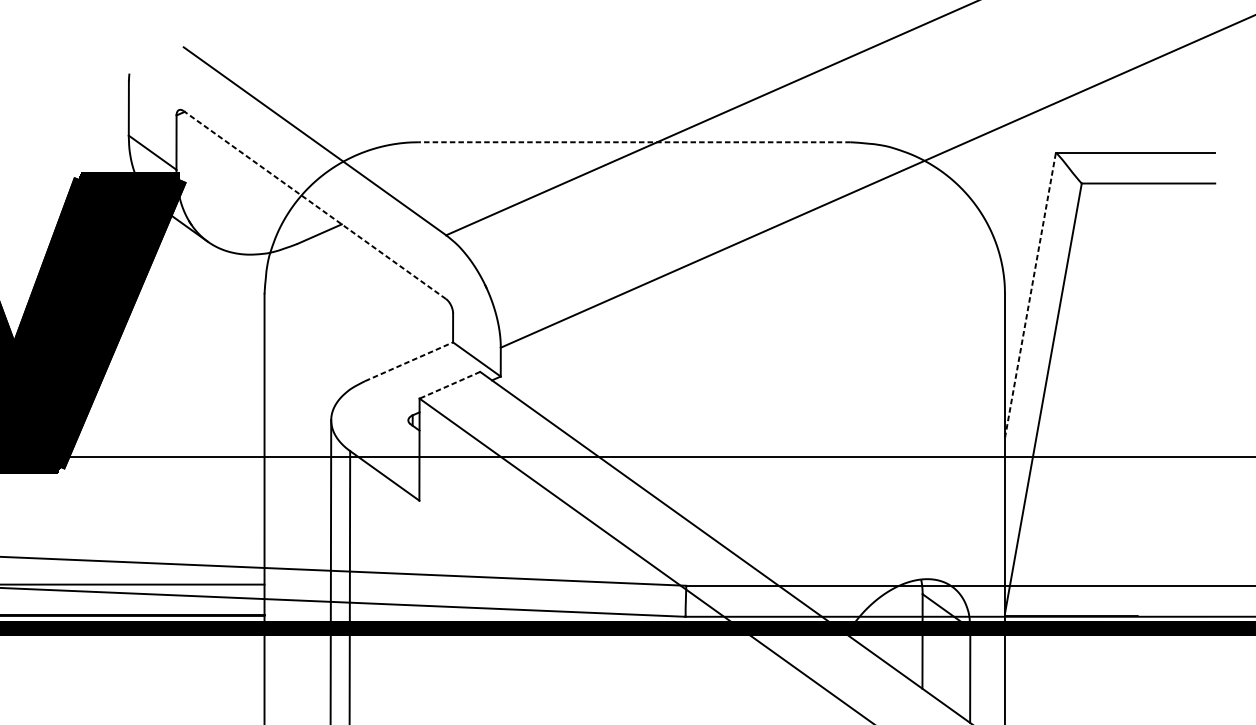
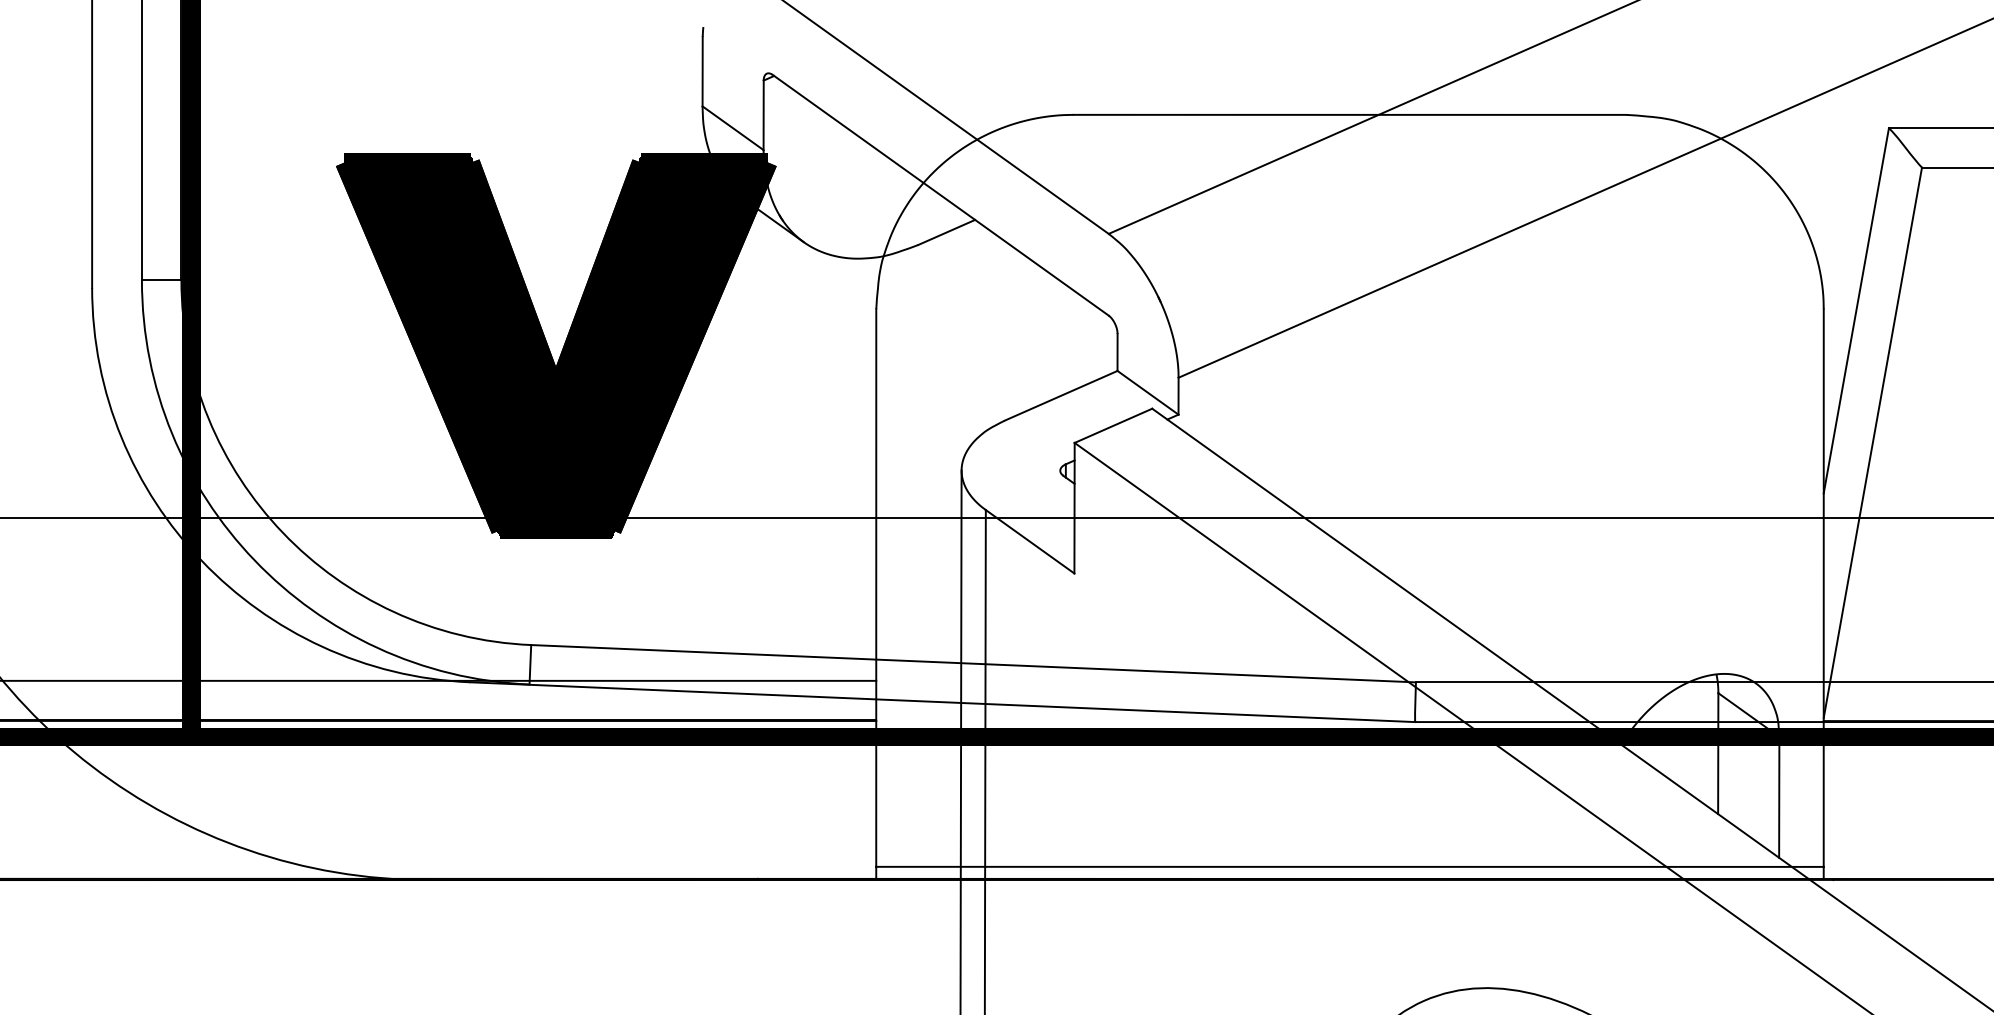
line: (634, 141) -> (1349, 114), dashed -> solid
line: (314, 205) -> (940, 195), dashed -> solid
line: (1030, 295) -> (1856, 310), dashed -> solid
line: (409, 361) -> (1061, 395), dashed -> solid
line: (449, 385) -> (1113, 426), dashed -> solid

